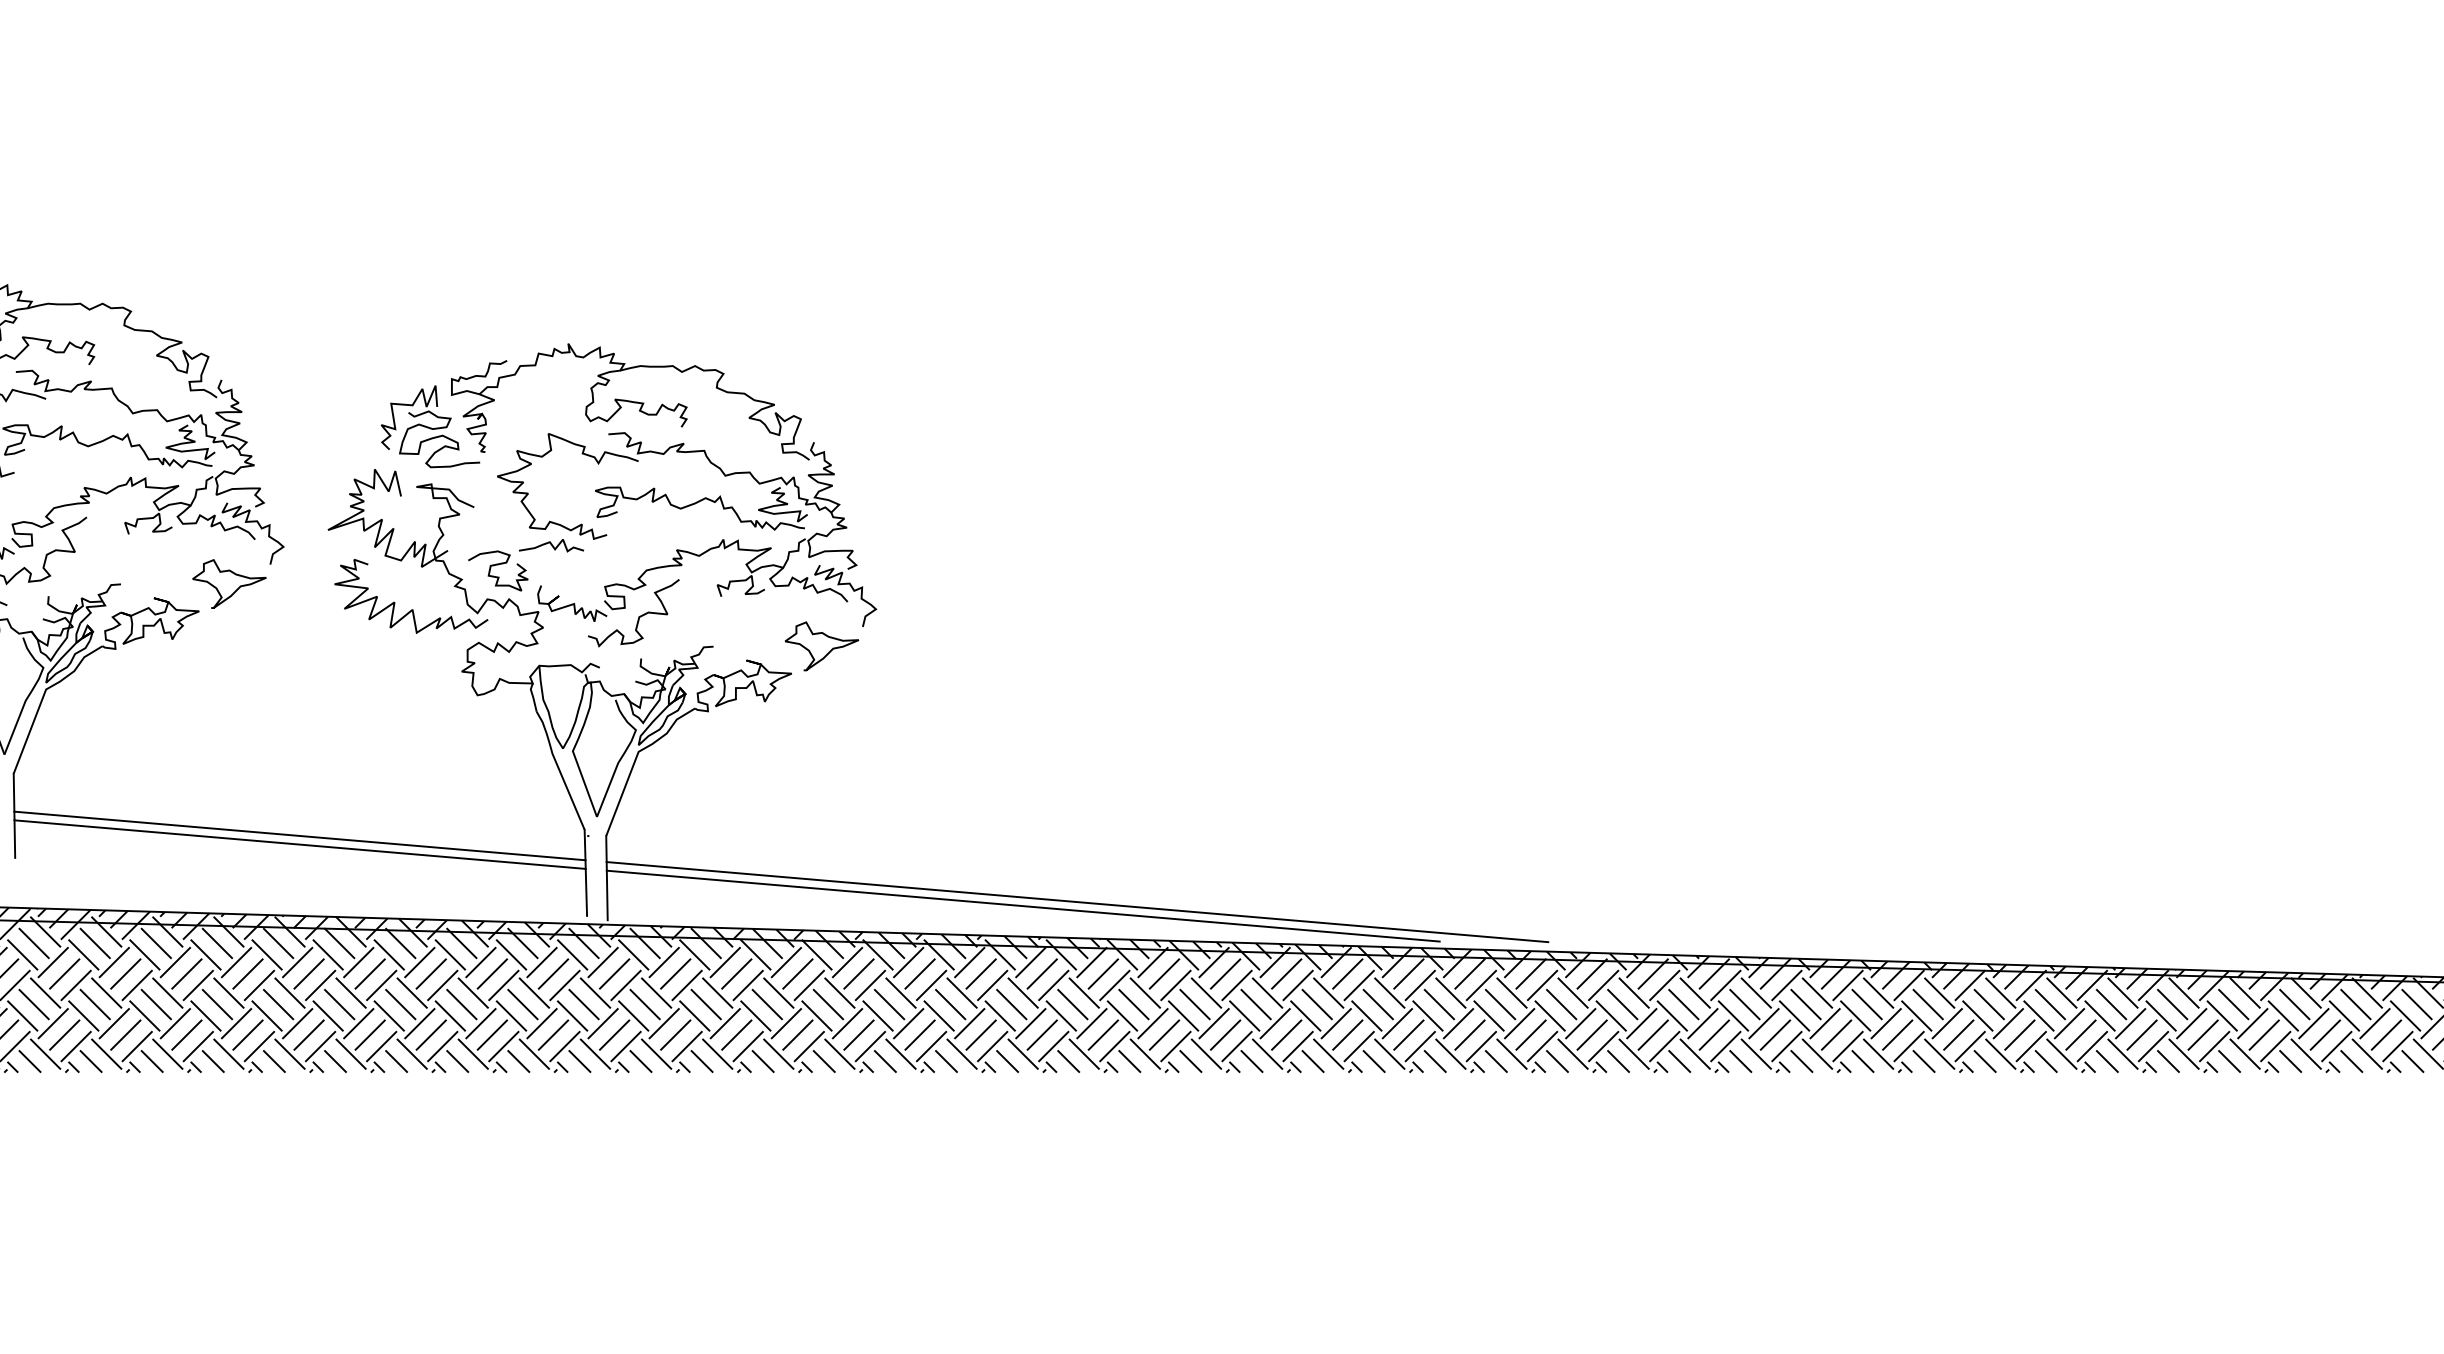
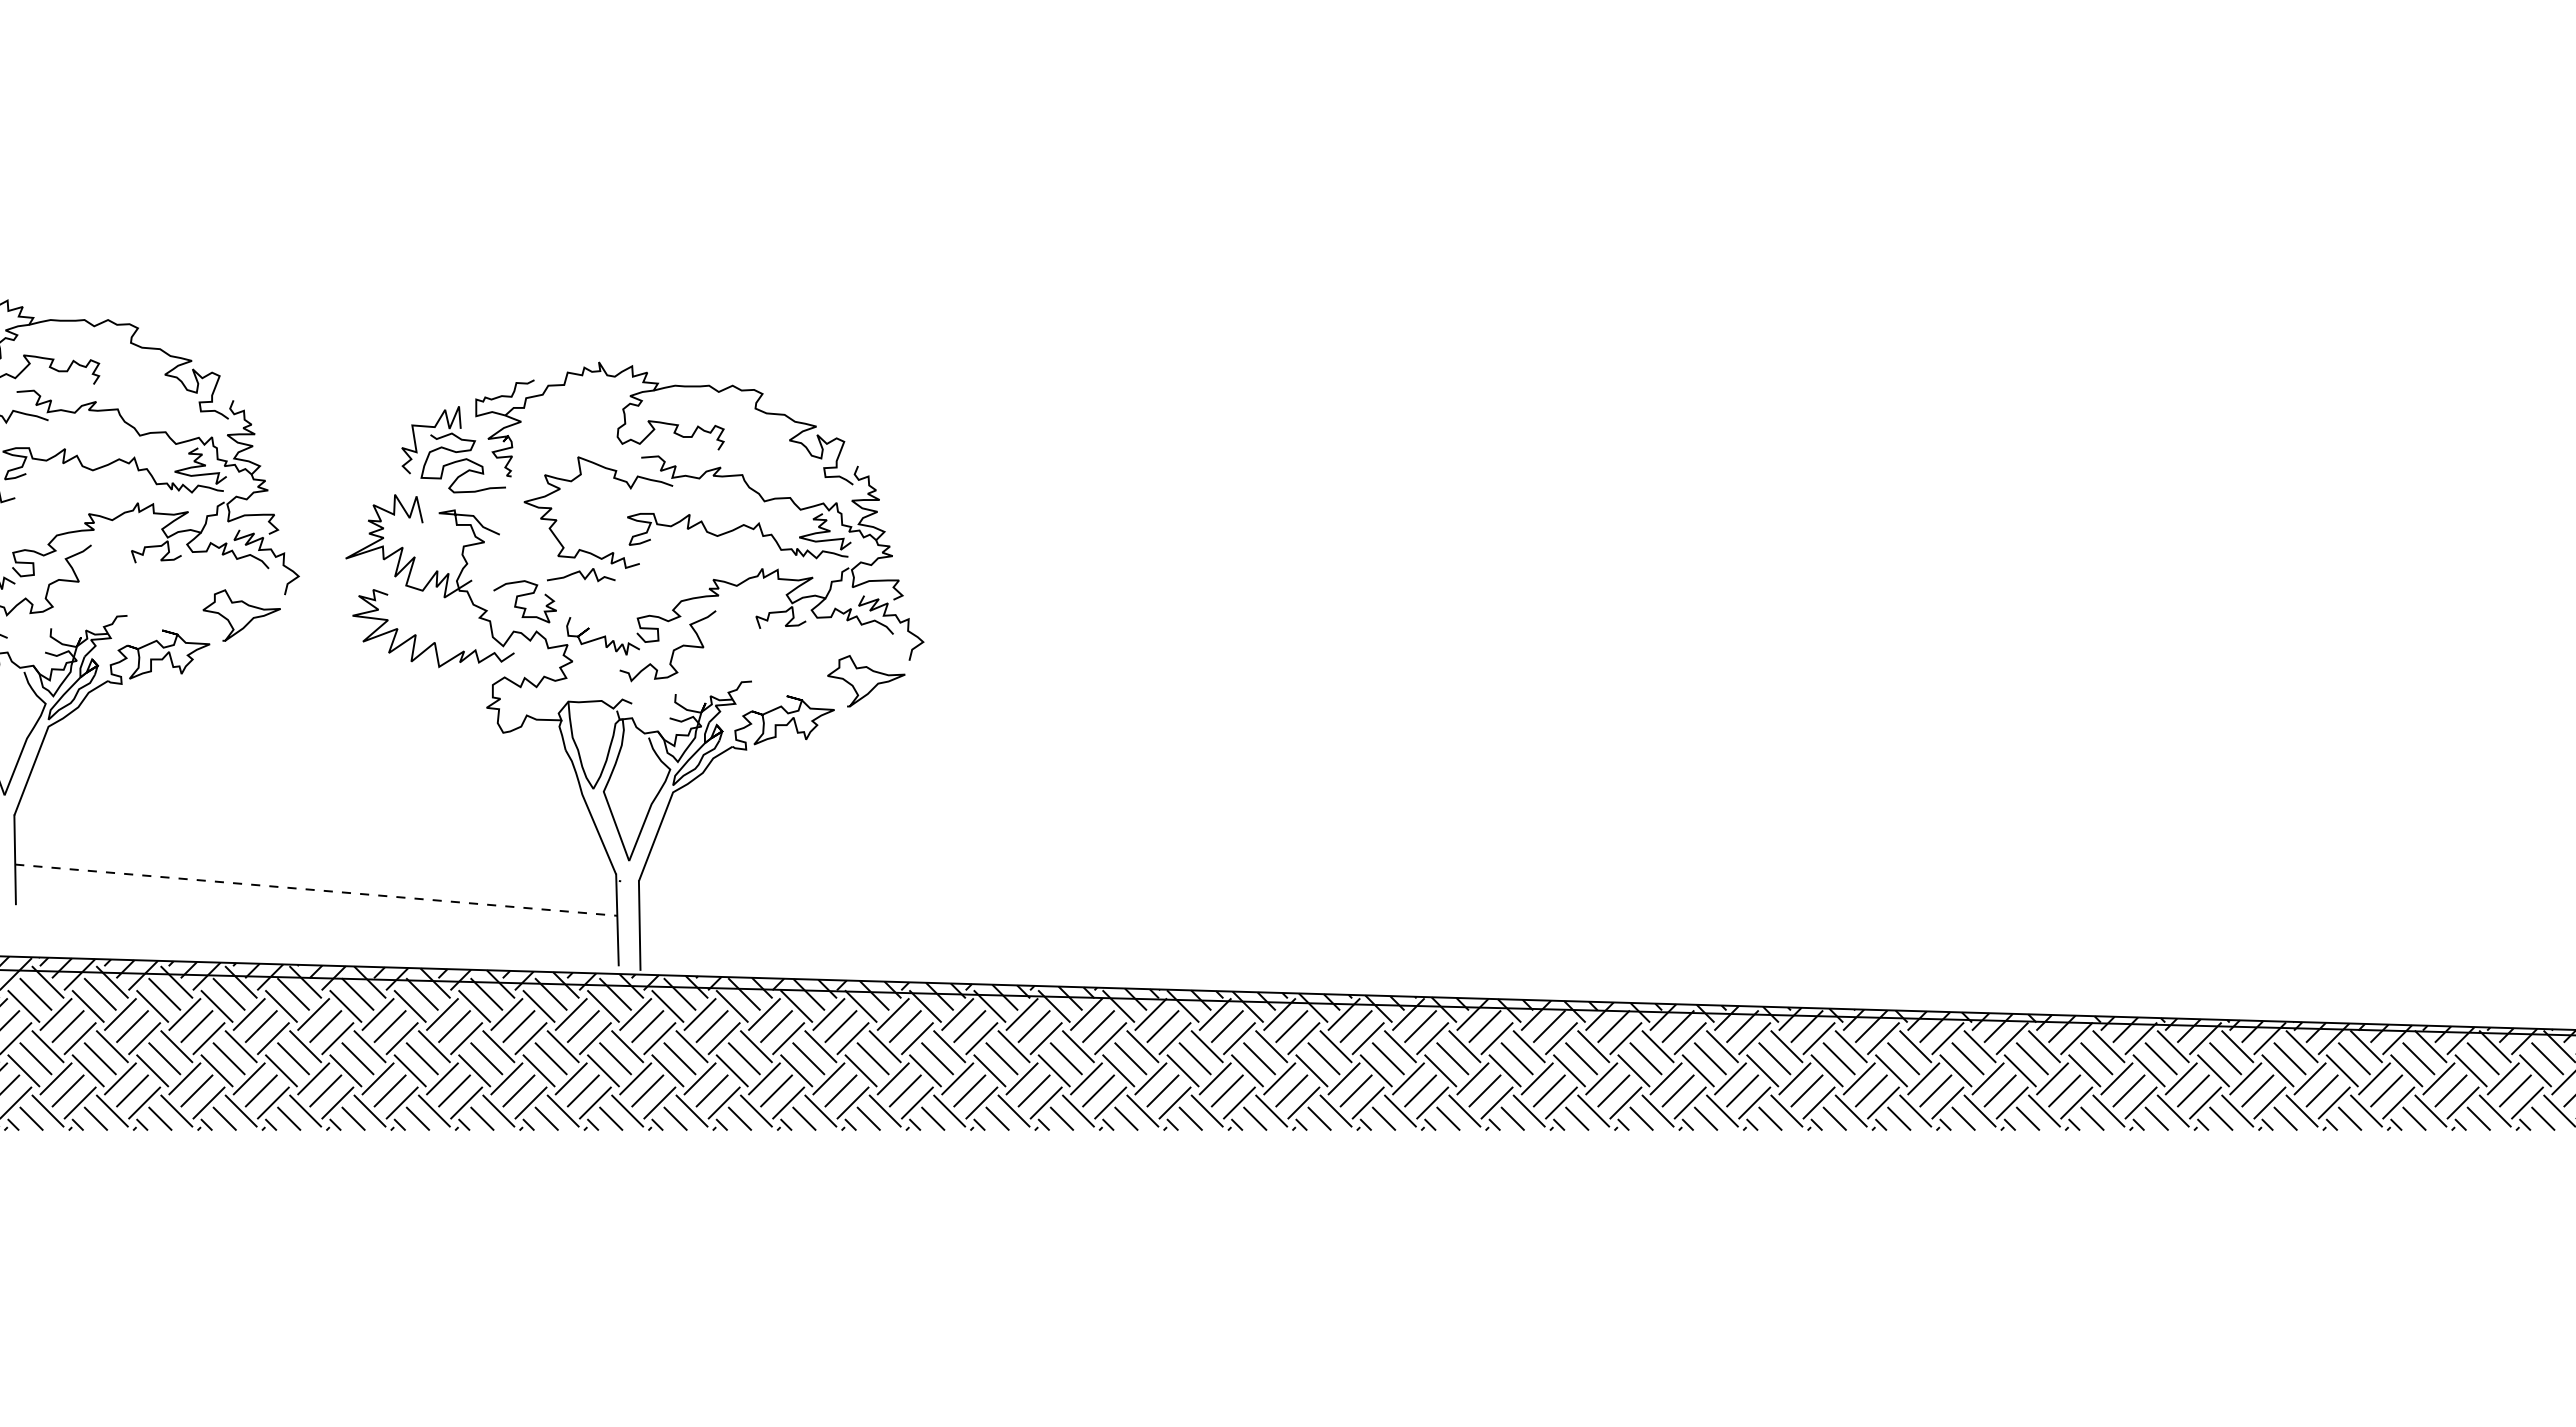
line: (300, 835) -> (316, 880), removed
line: (300, 844) -> (316, 890), solid -> dashed
line: (1077, 901) -> (1135, 950), removed
line: (1023, 905) -> (1078, 954), removed

